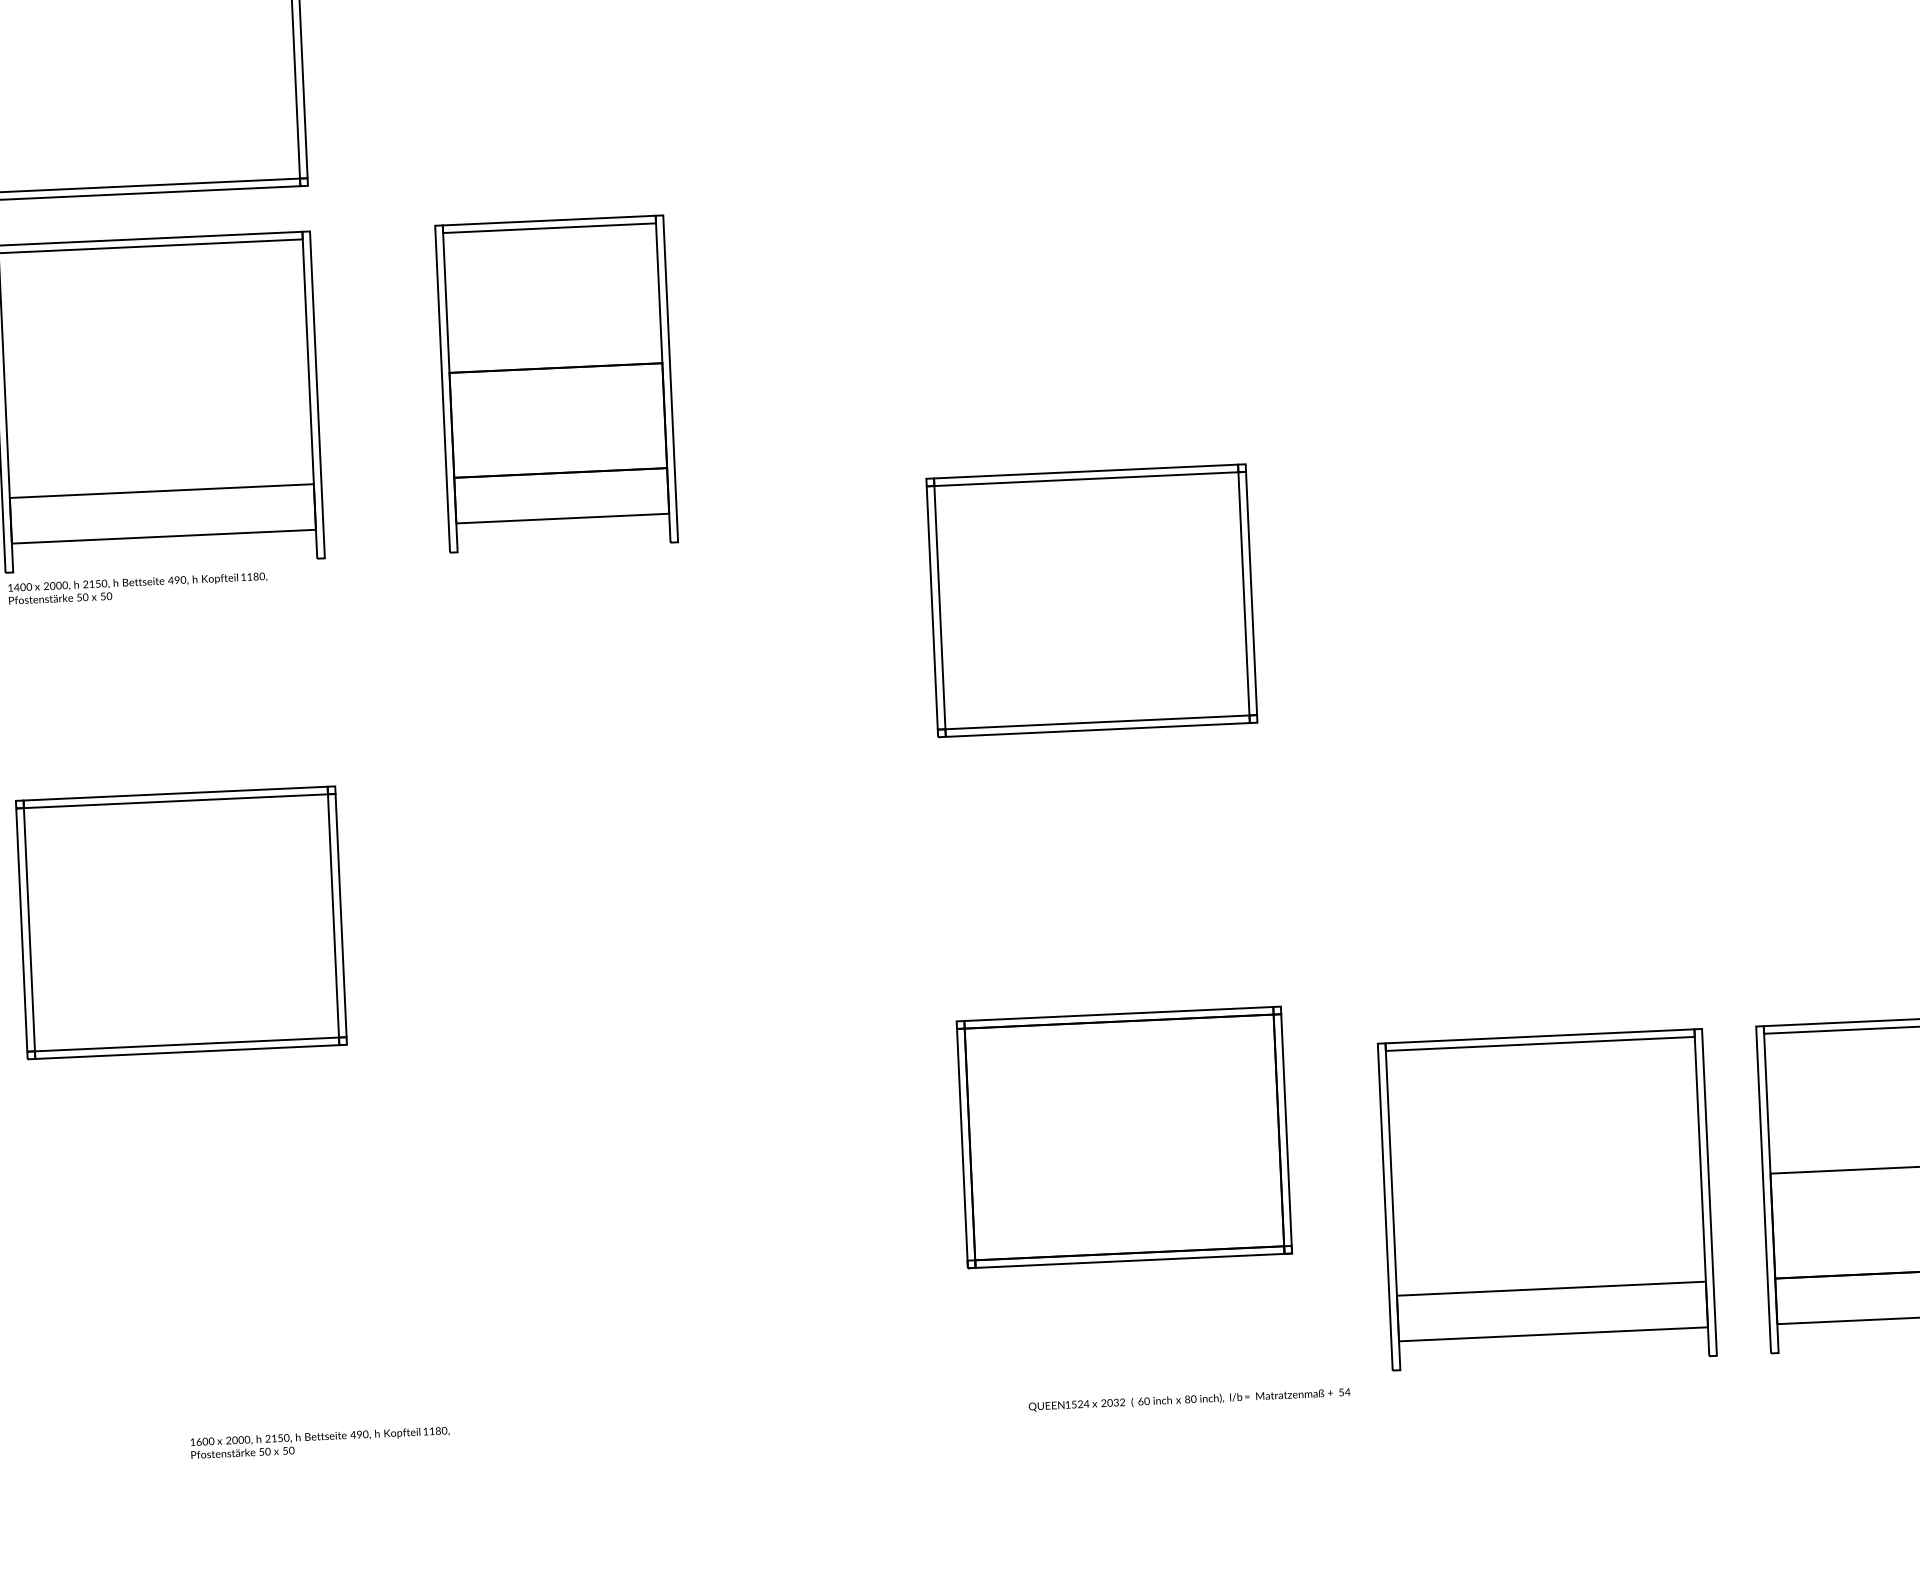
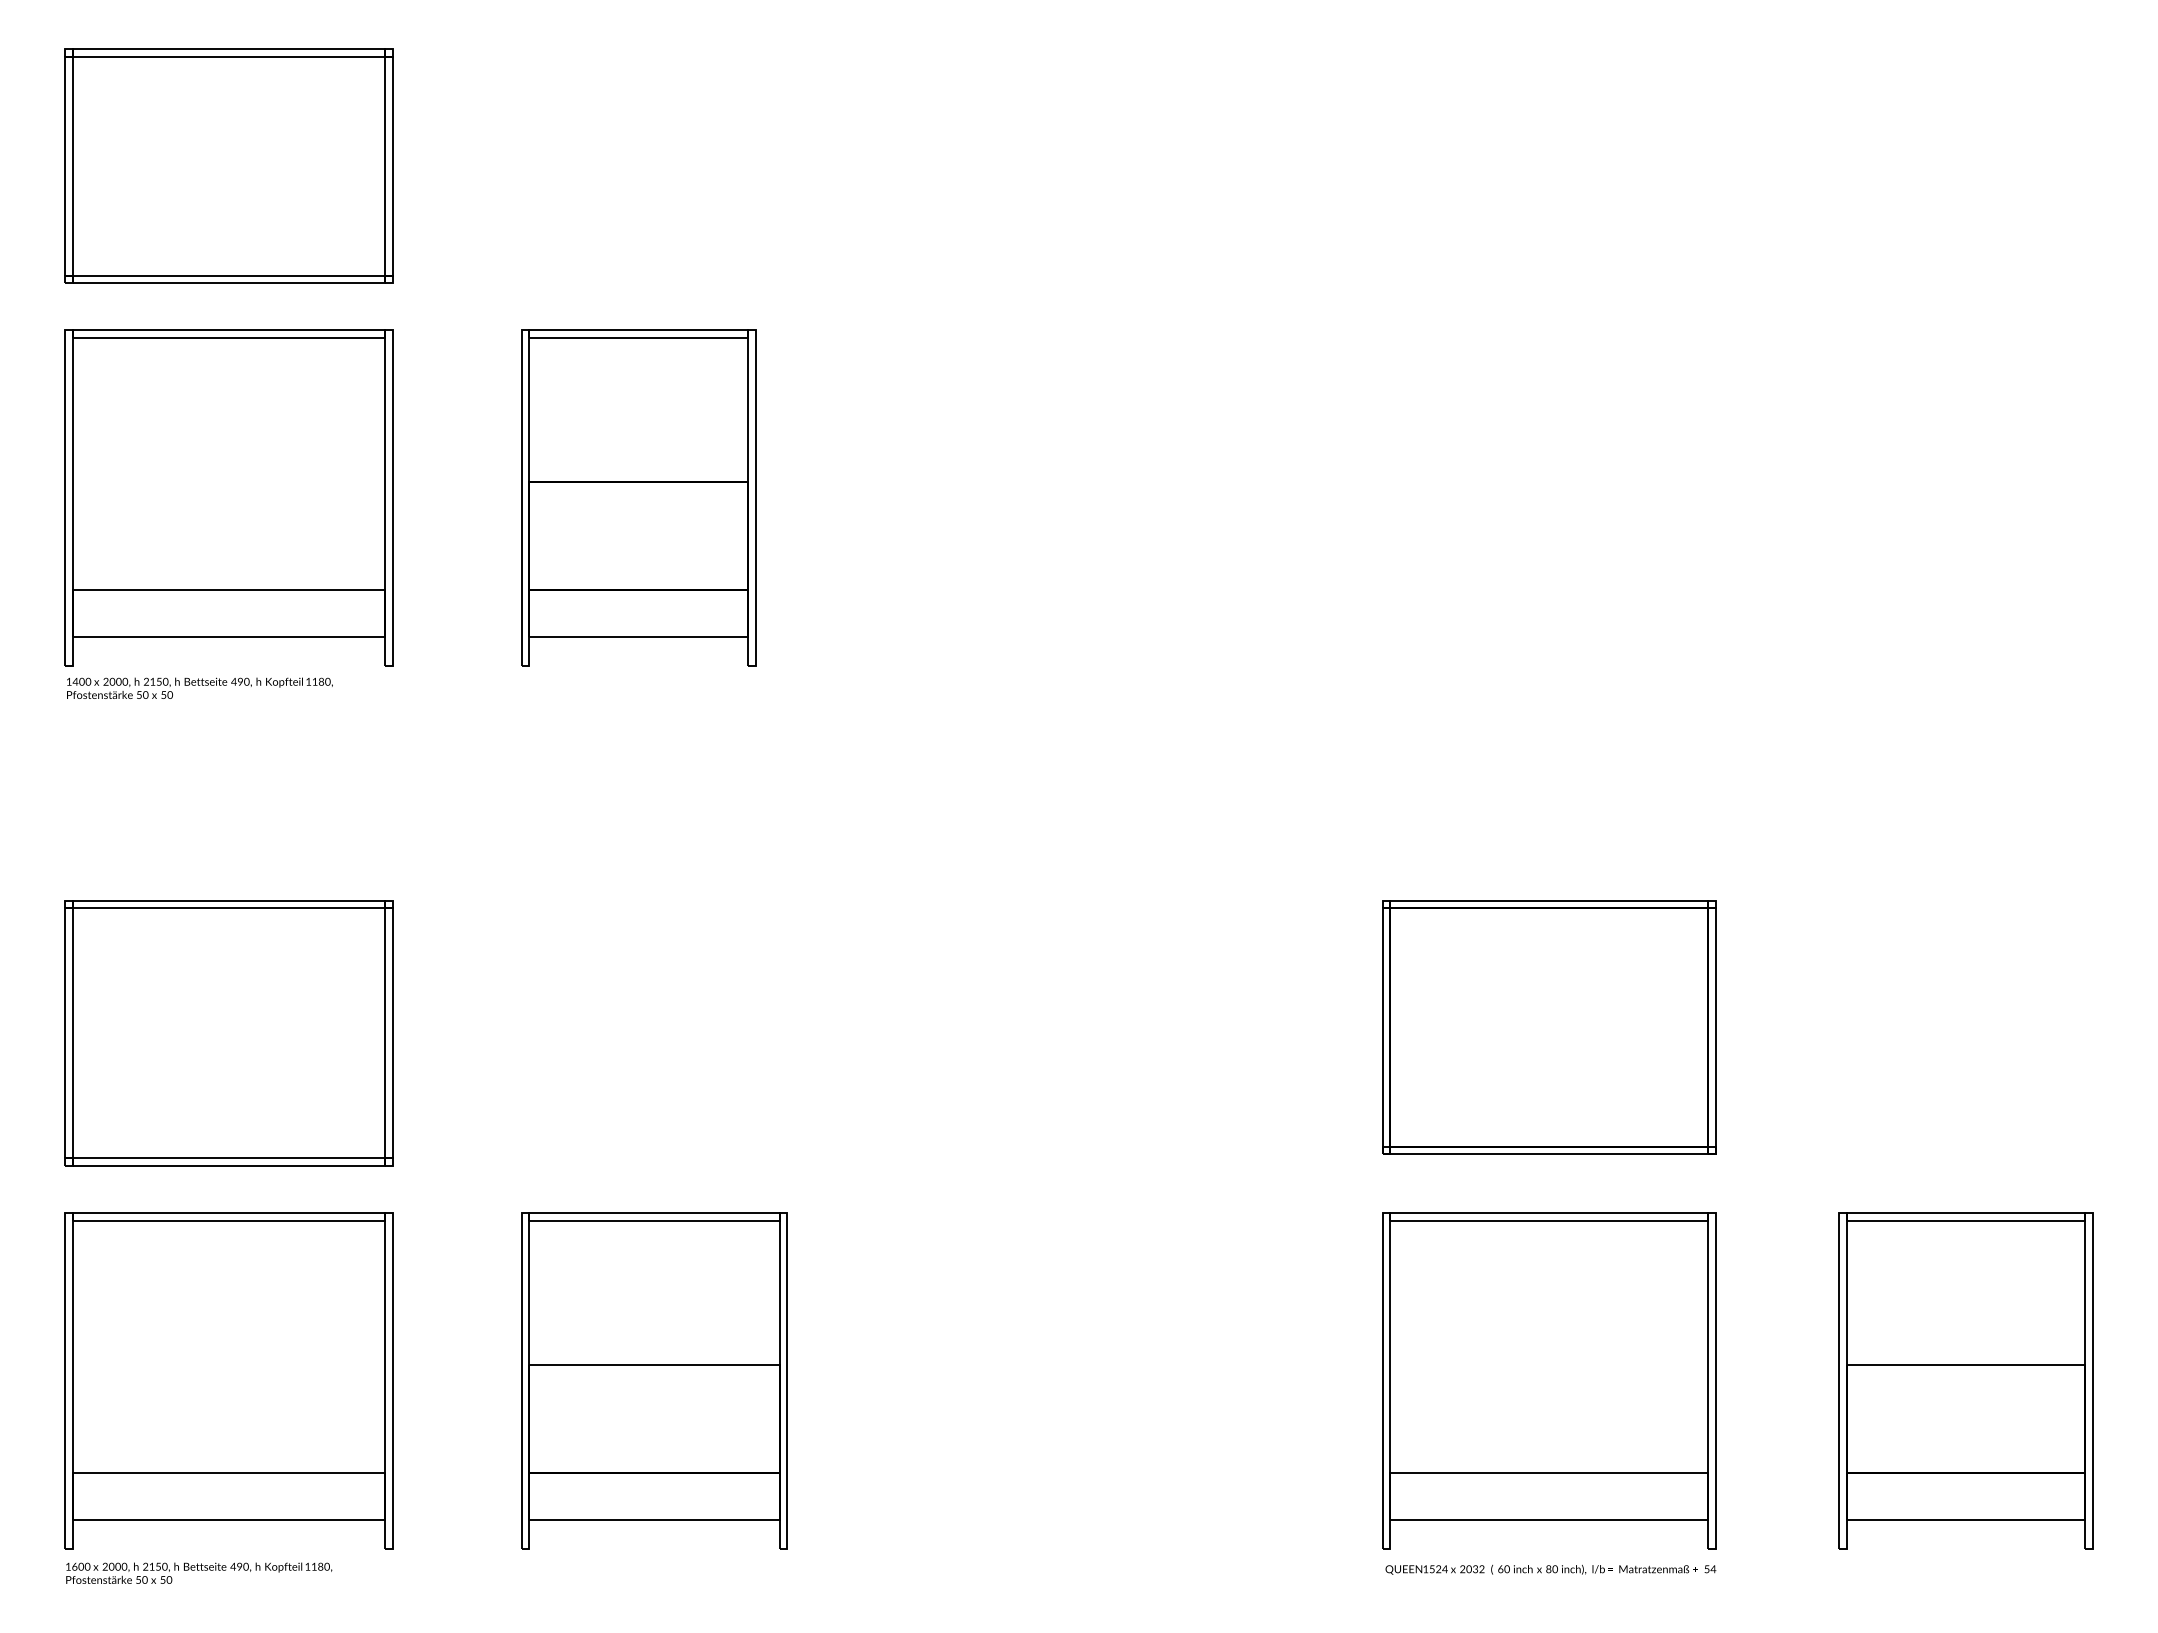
part: (1091, 600) -> (1177, 745), removed
part: (1124, 1137) -> (1549, 1027), moved
part: (1547, 1199) -> (1549, 1380), moved
part: (610, 1241) -> (654, 1380), added
part: (196, 1260) -> (228, 1380), added
text: (1189, 1399) -> (1550, 1569), moved
text: (320, 1441) -> (199, 1572), moved

